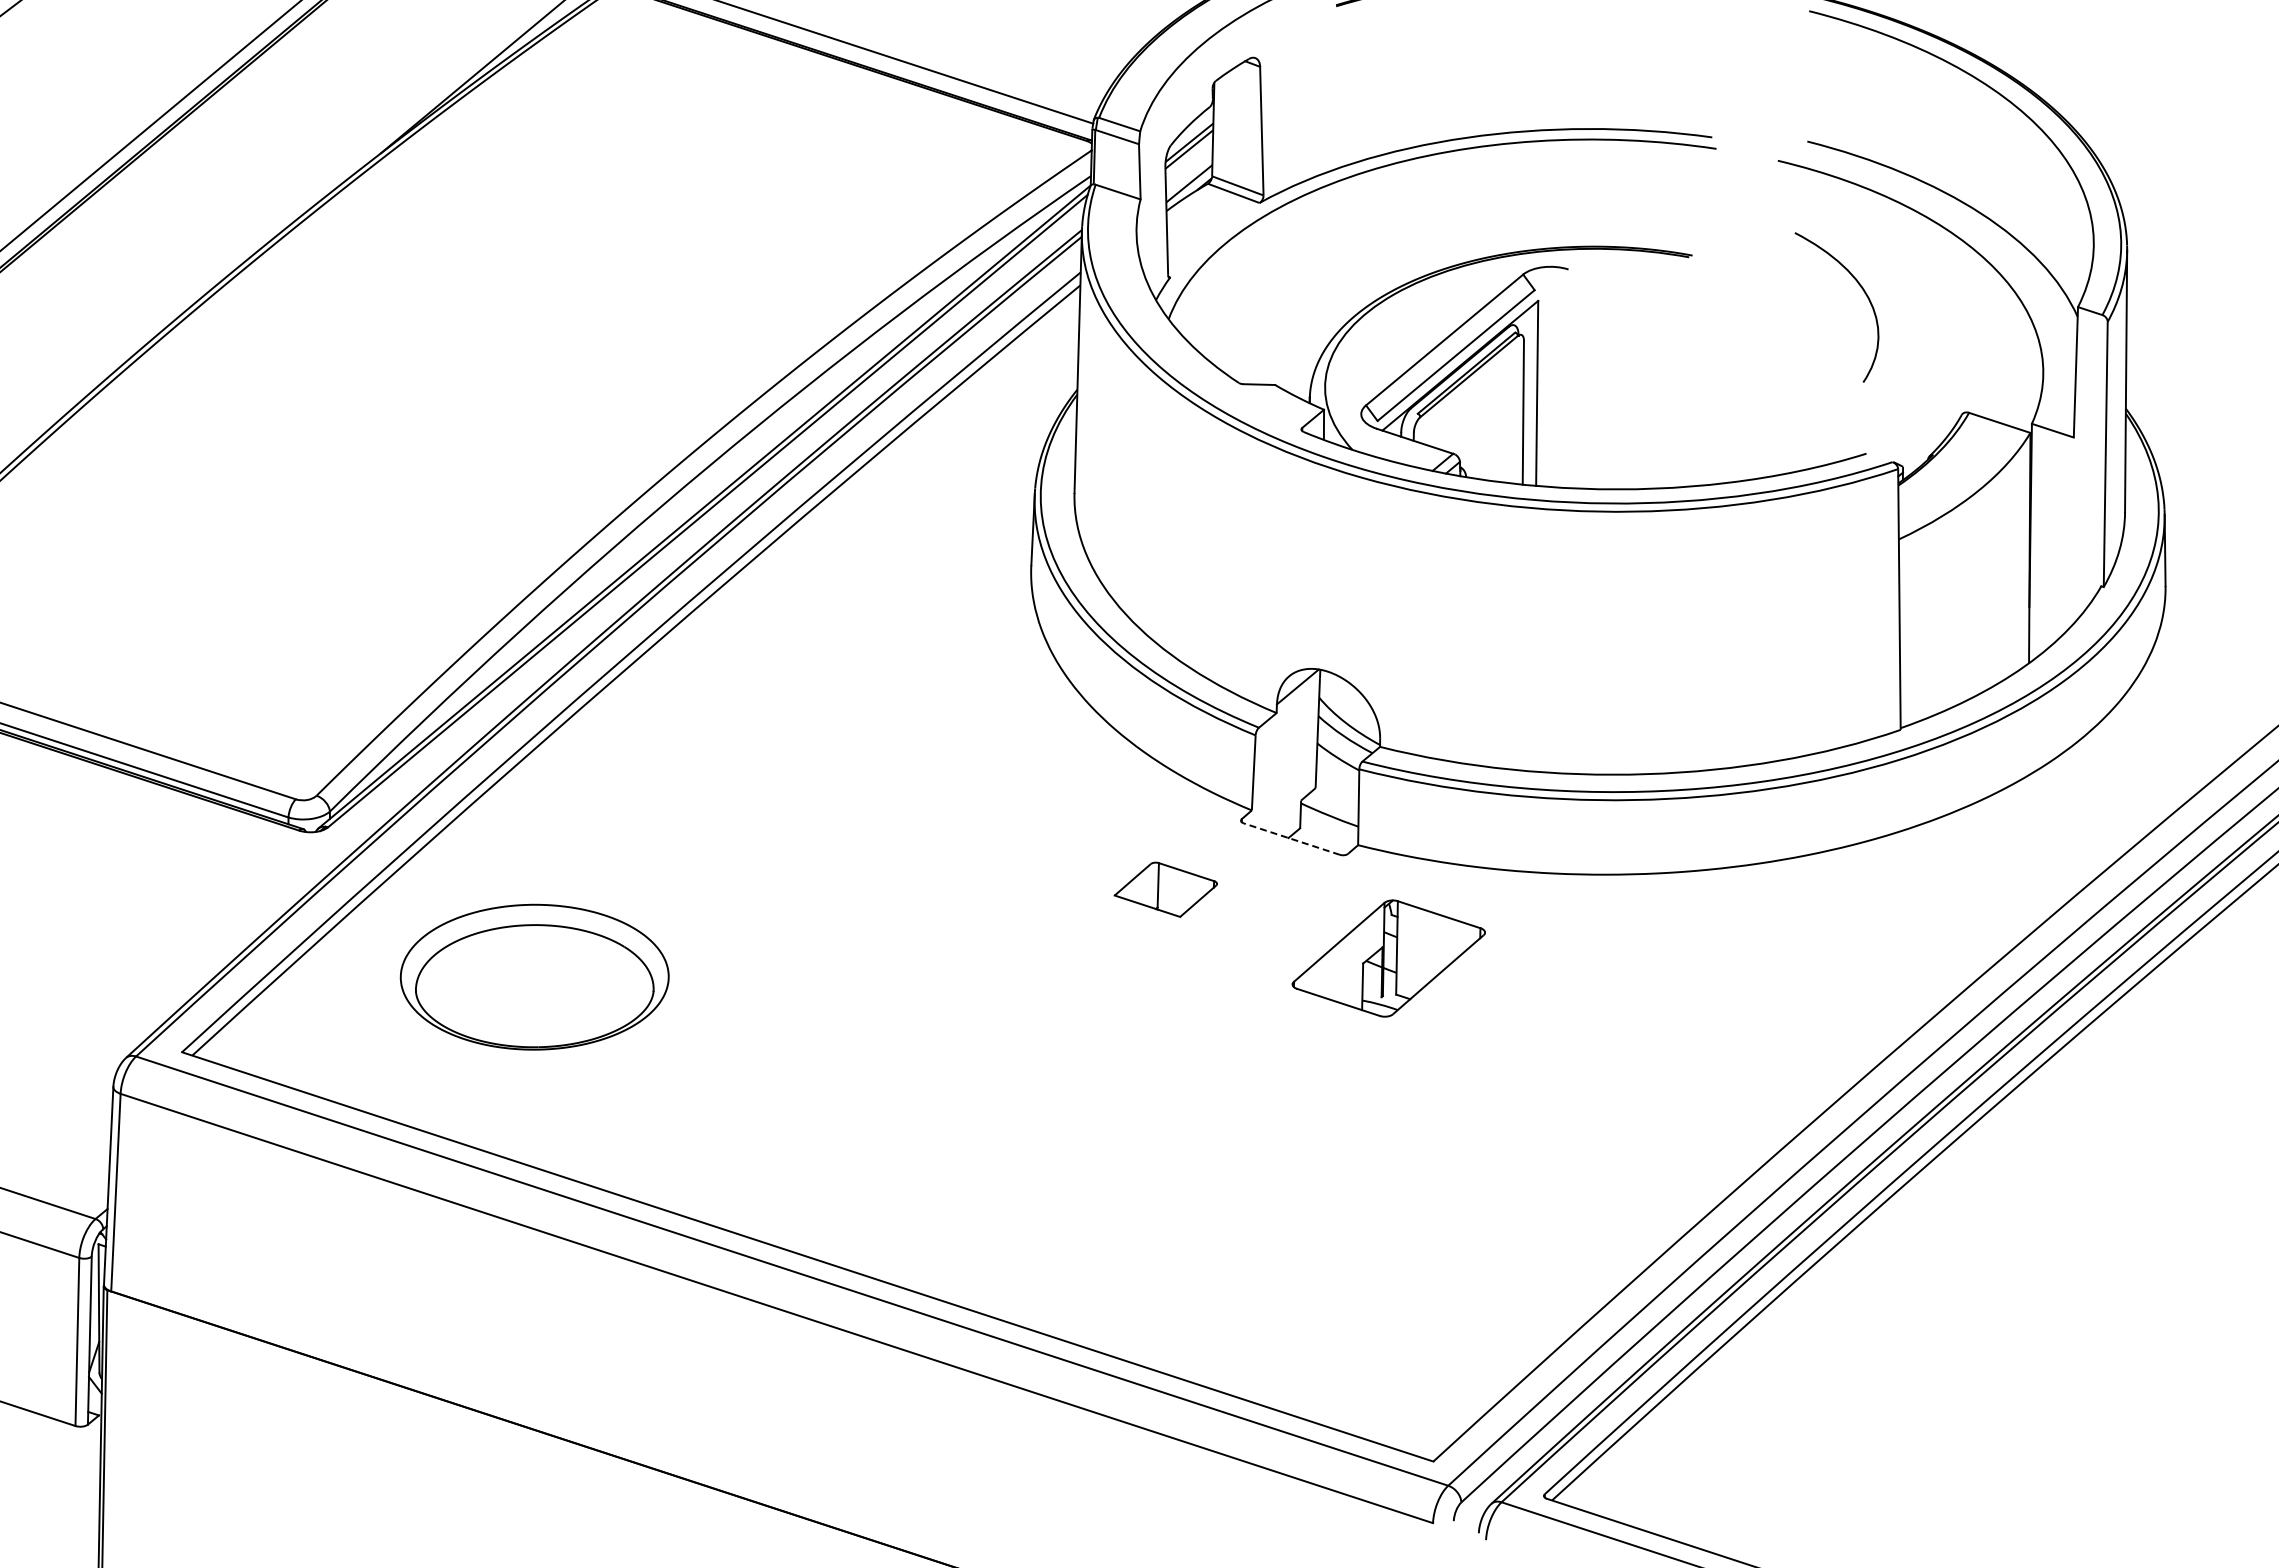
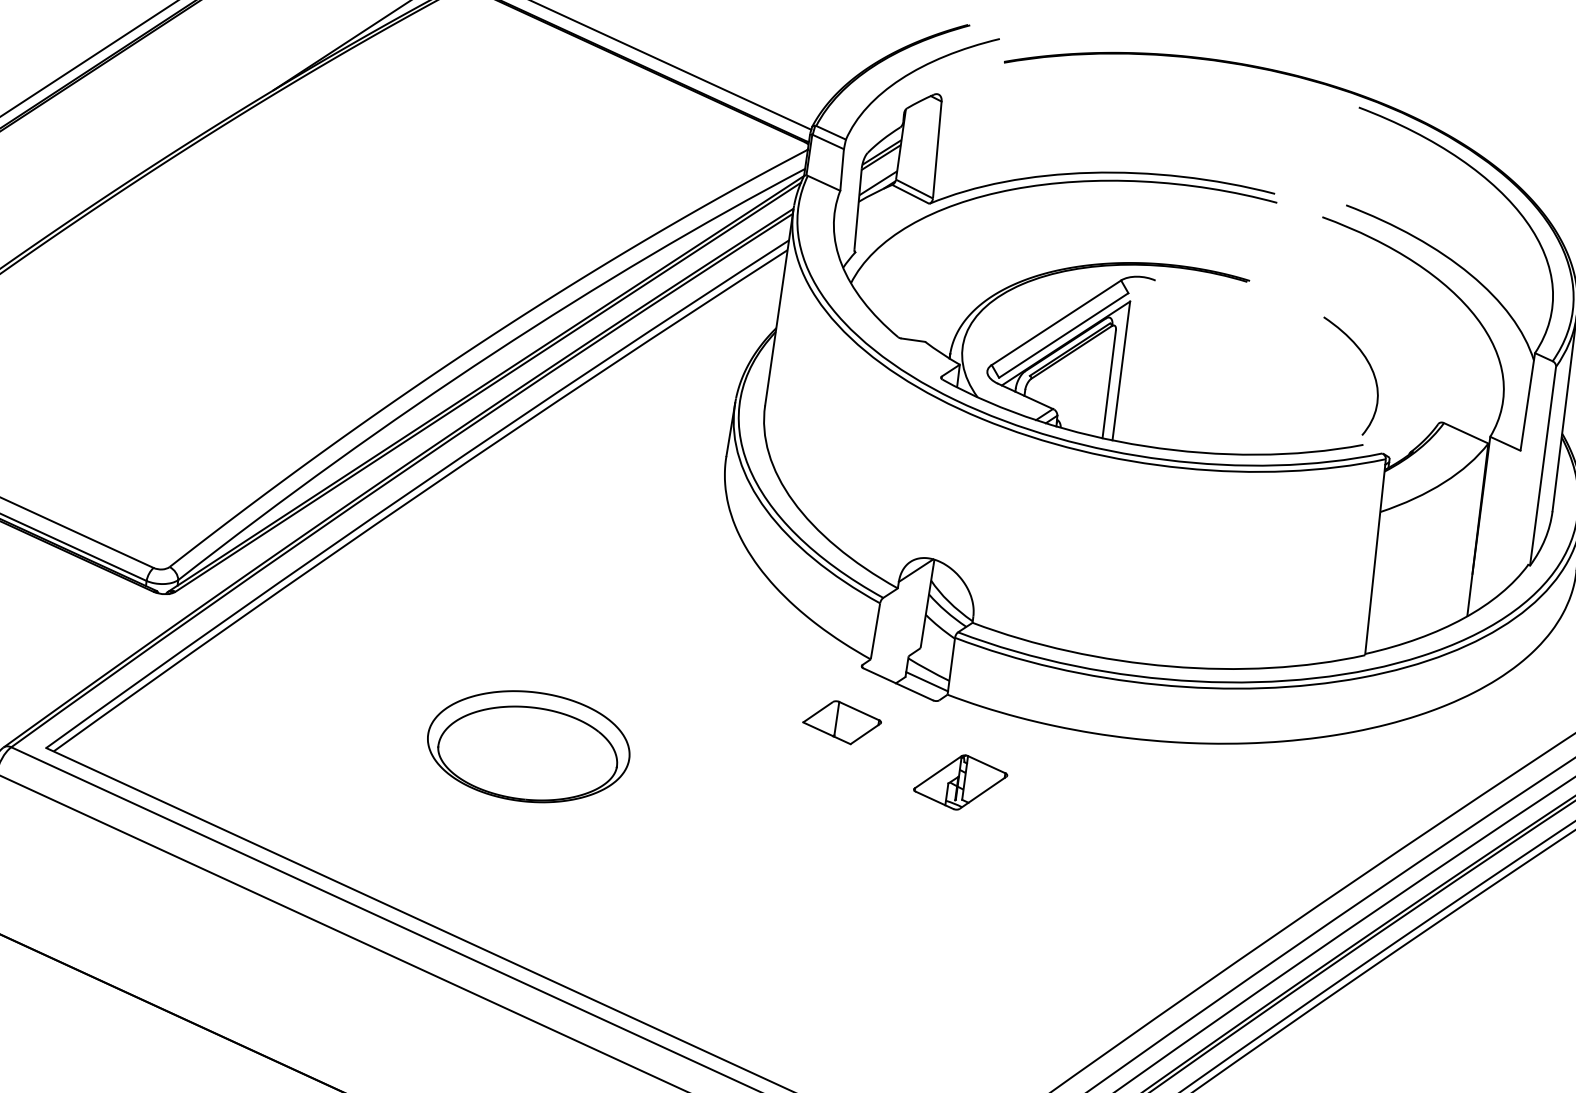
curve: (1862, 290) -> (1369, 366), moved
line: (1329, 830) -> (927, 681), added
line: (1291, 838) -> (898, 683), dashed -> solid
part: (1165, 889) -> (841, 722), moved
part: (1388, 958) -> (960, 782), size x0.62
part: (534, 976) -> (528, 746), moved

